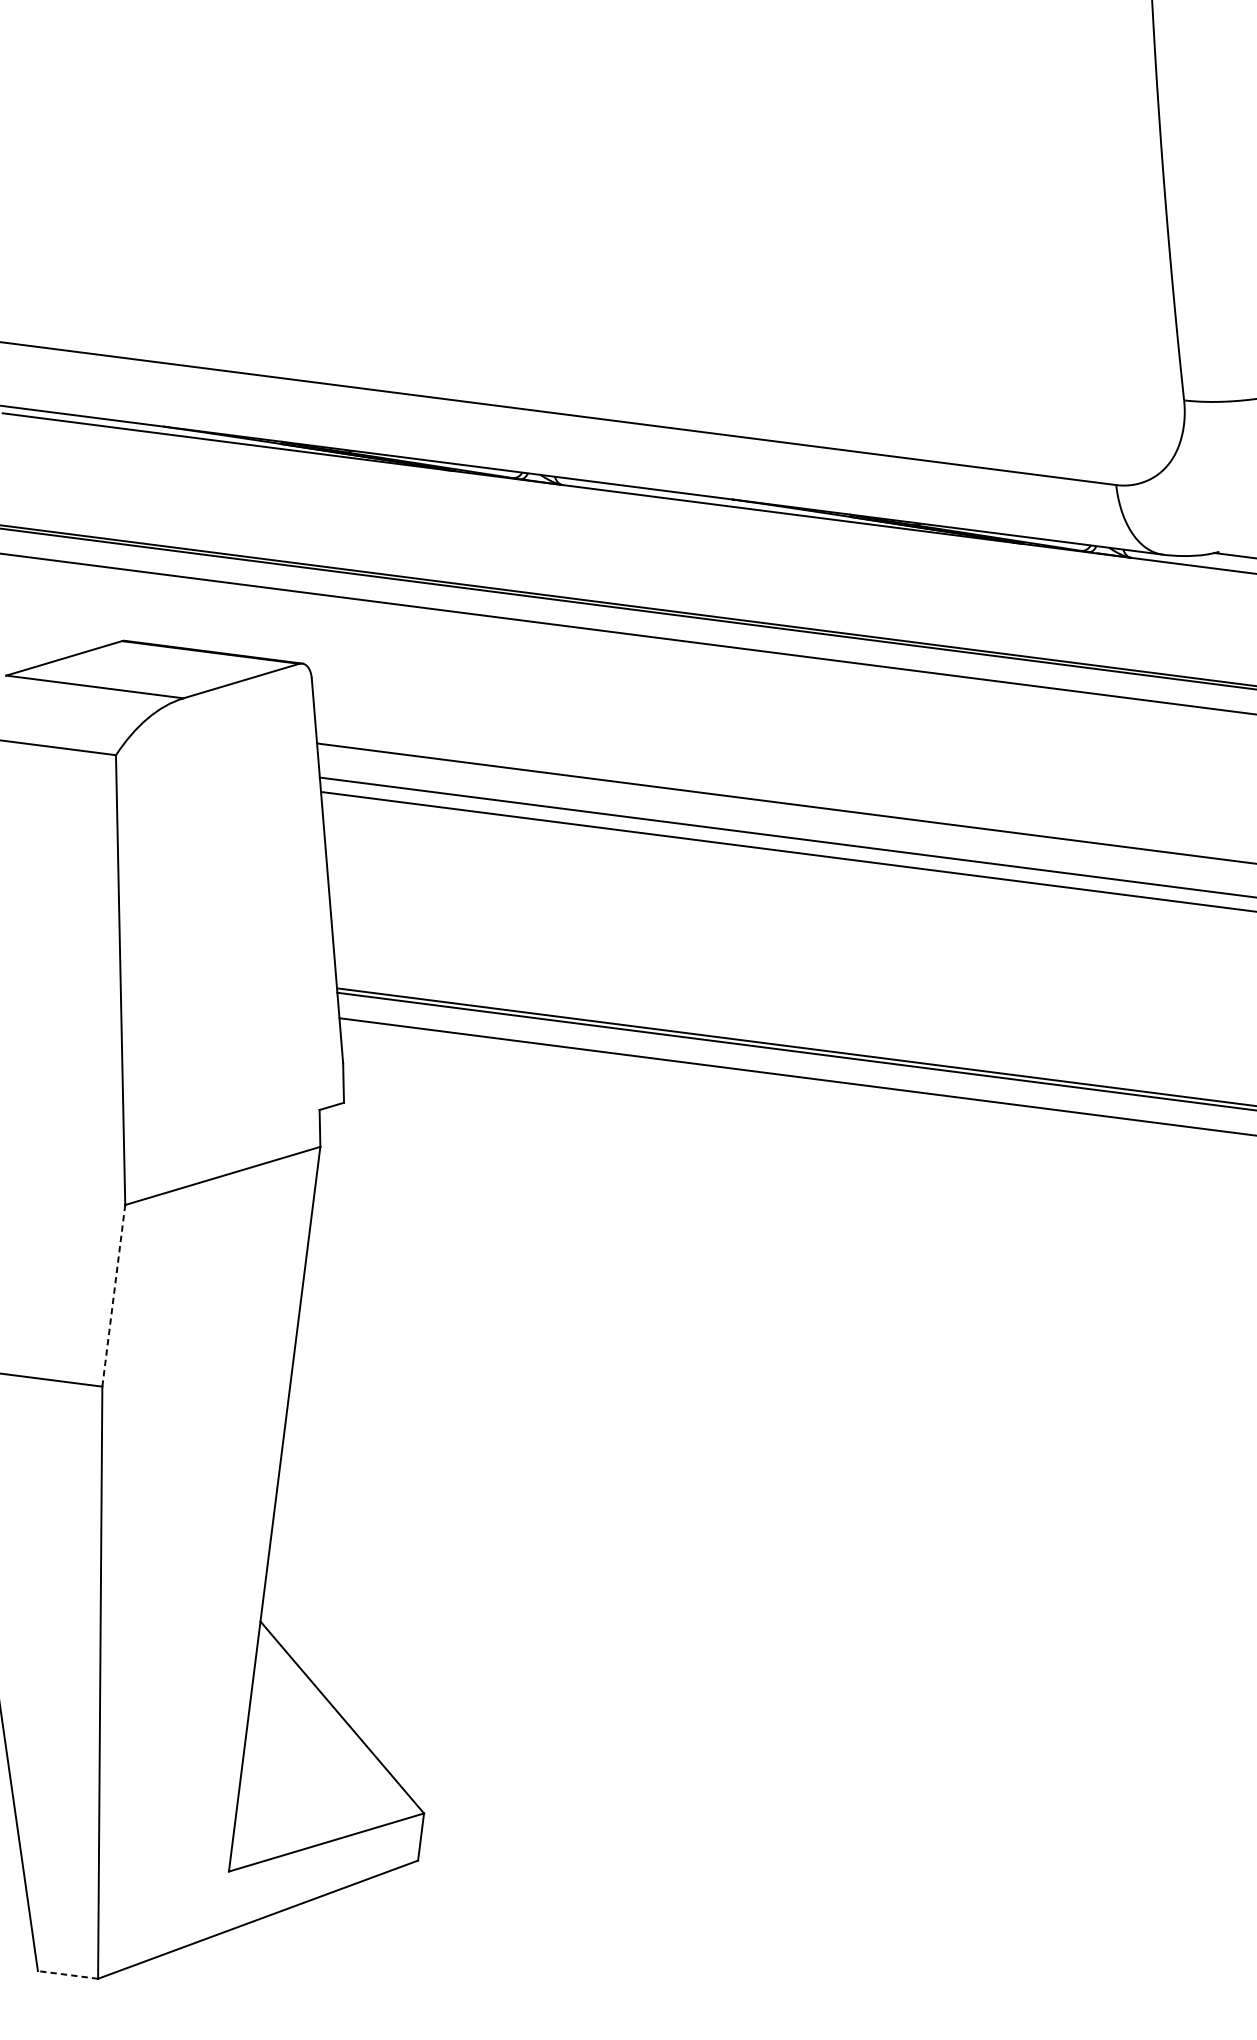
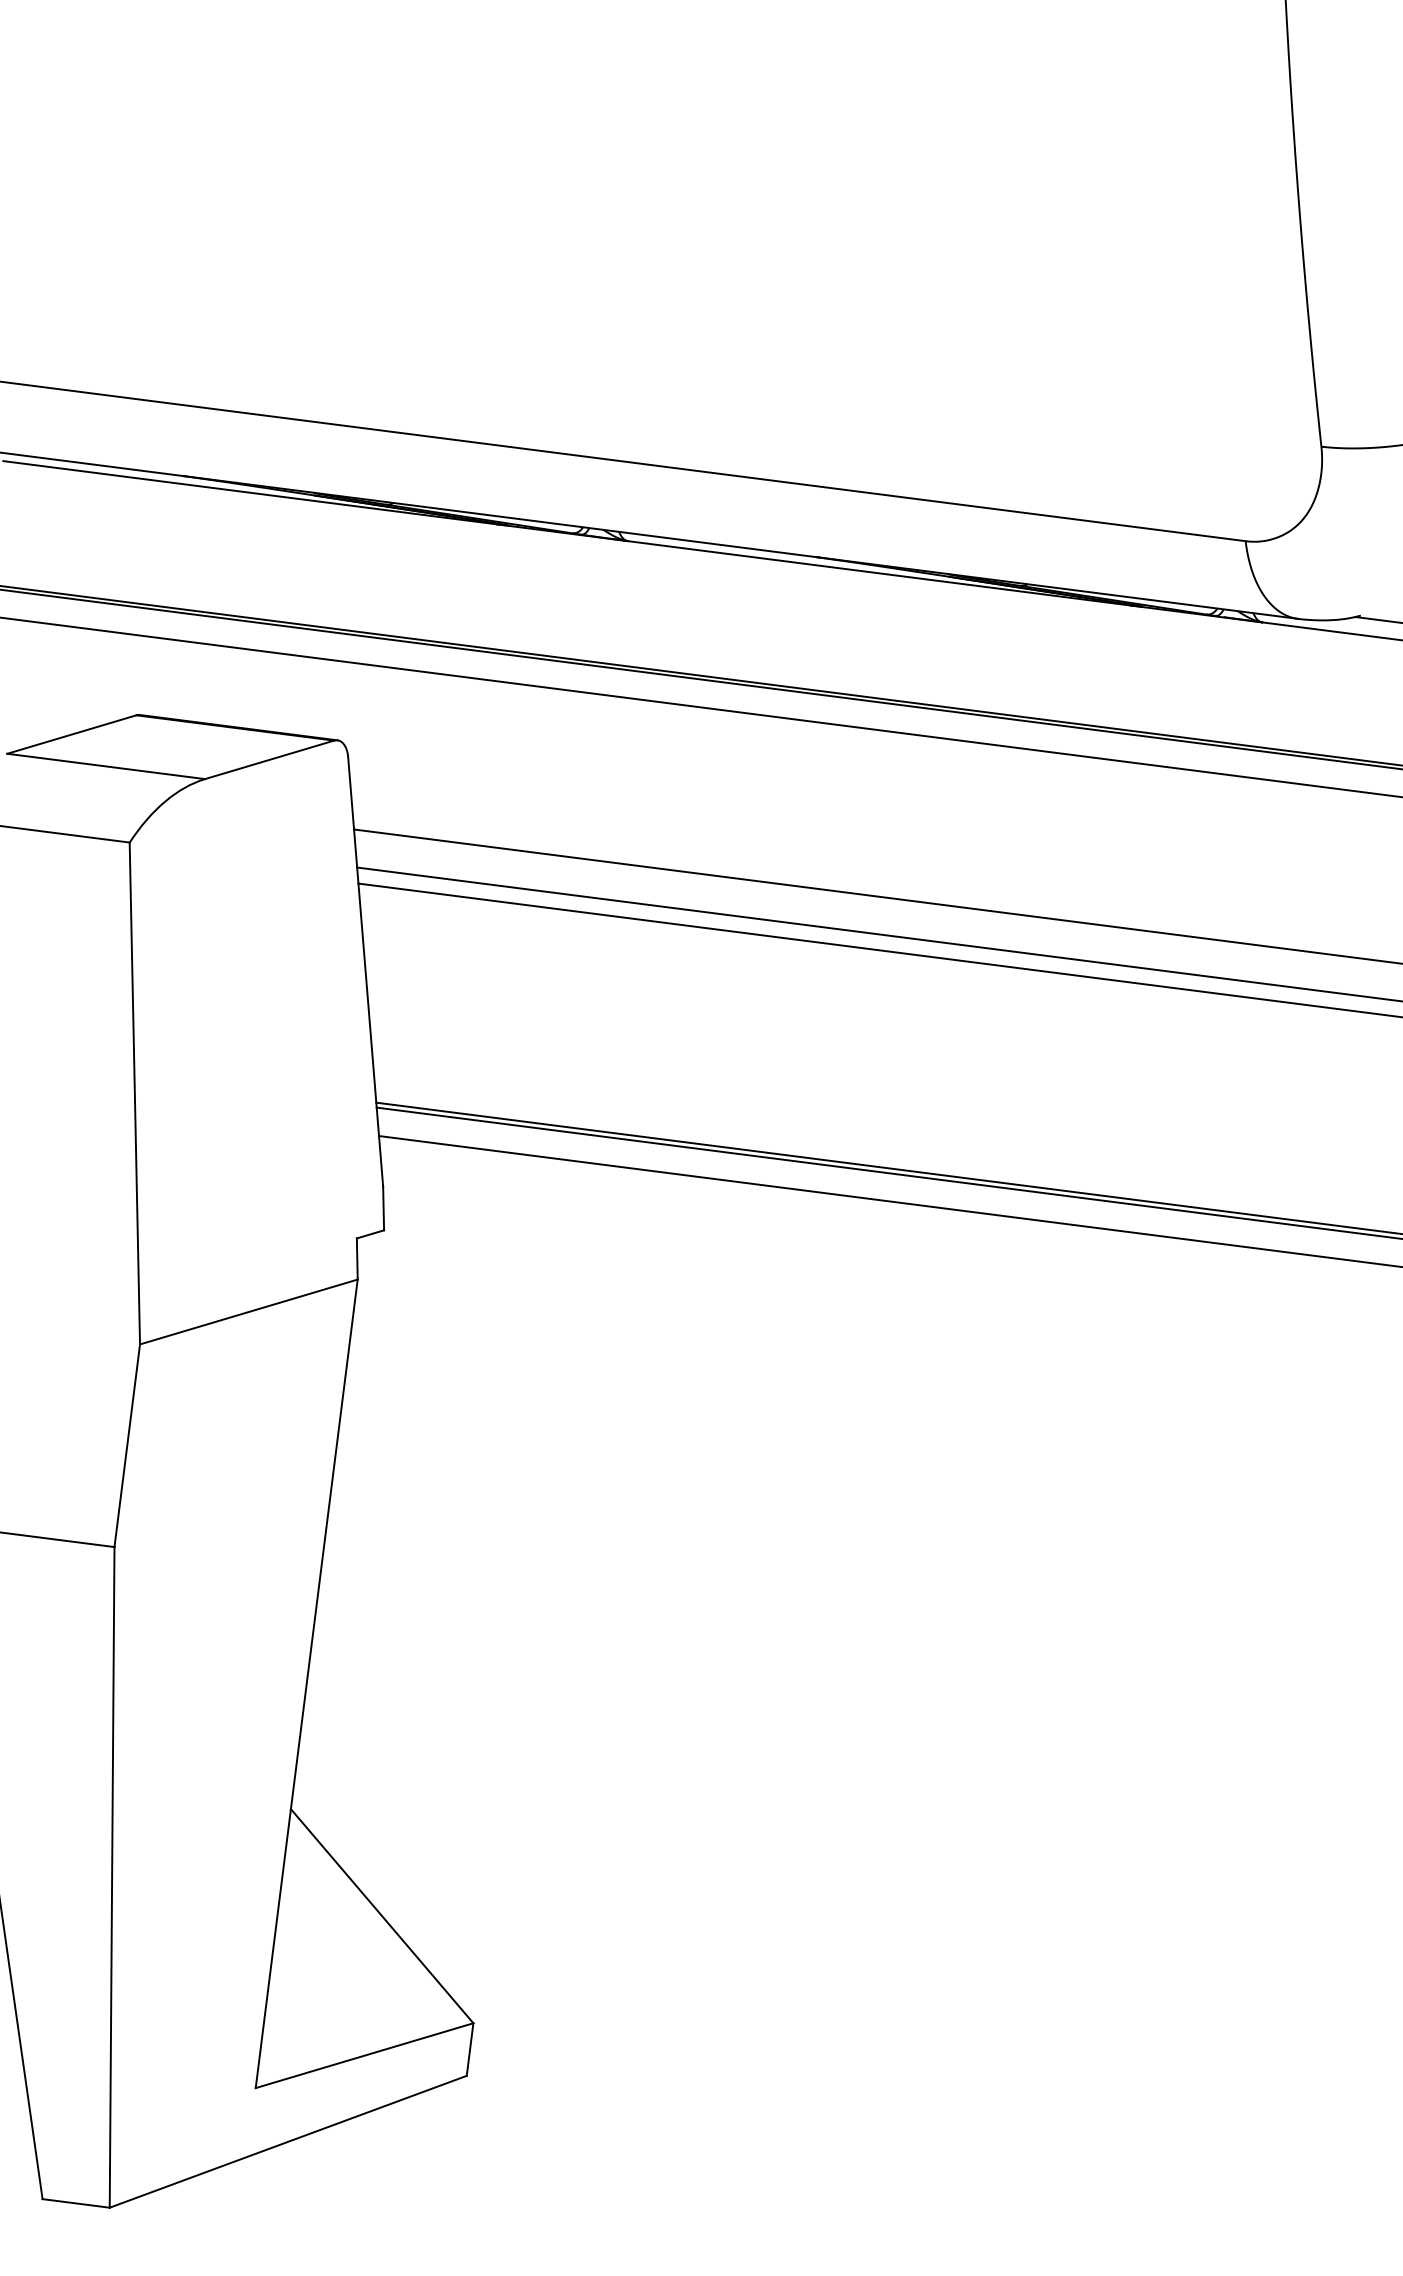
line: (114, 1295) -> (127, 1445), dashed -> solid
line: (68, 1975) -> (76, 2203), dashed -> solid

